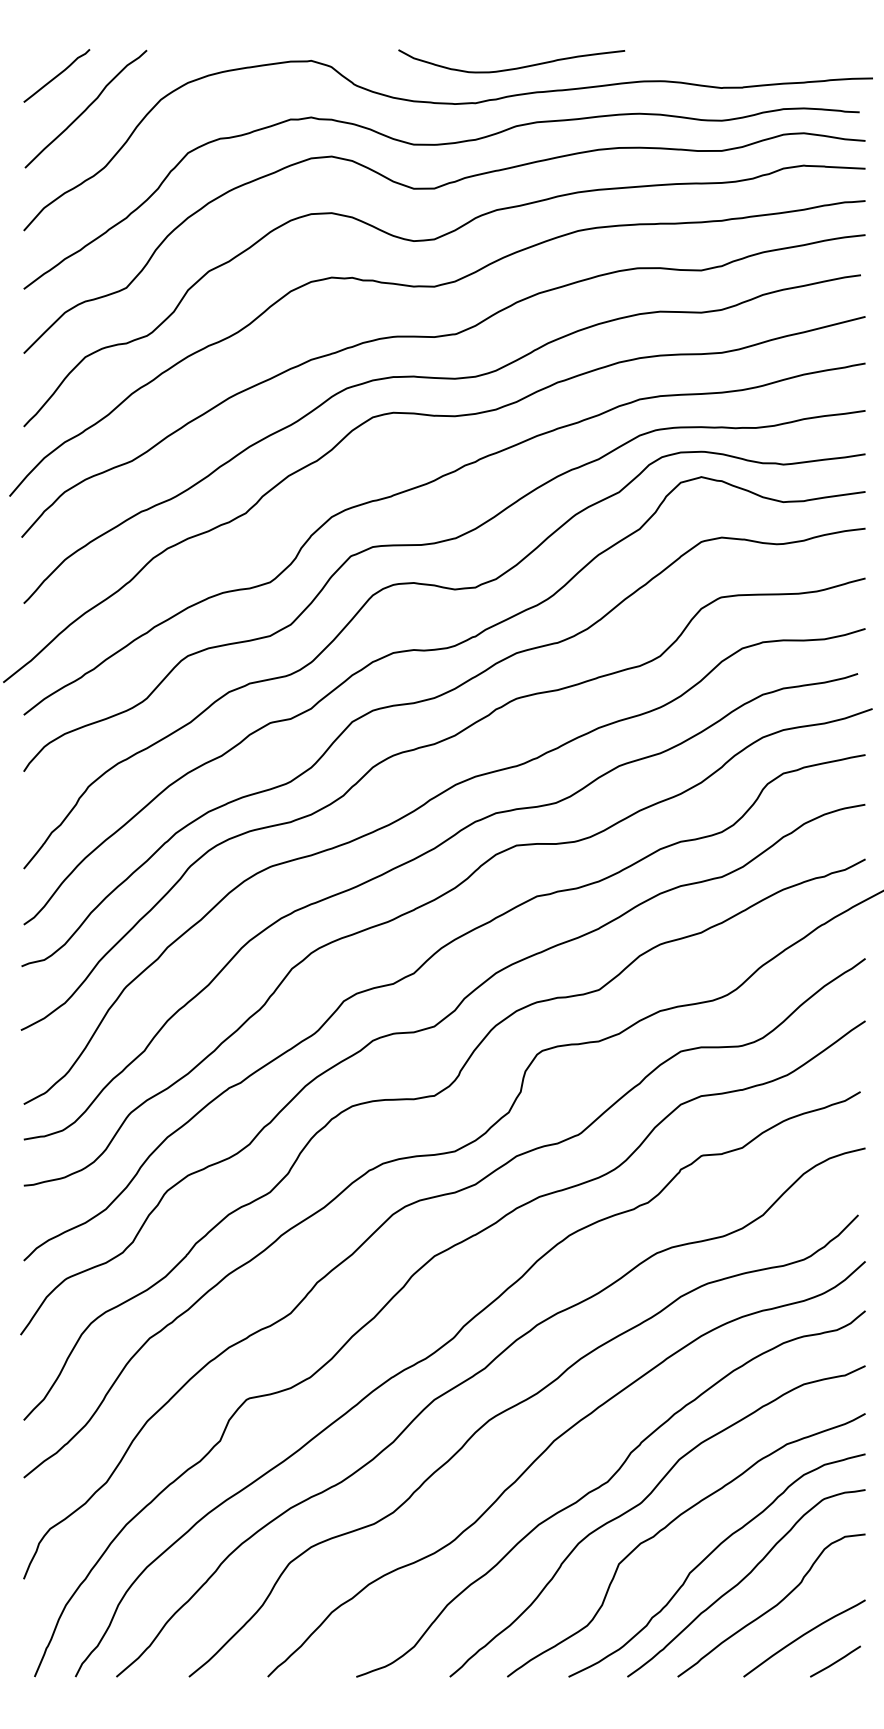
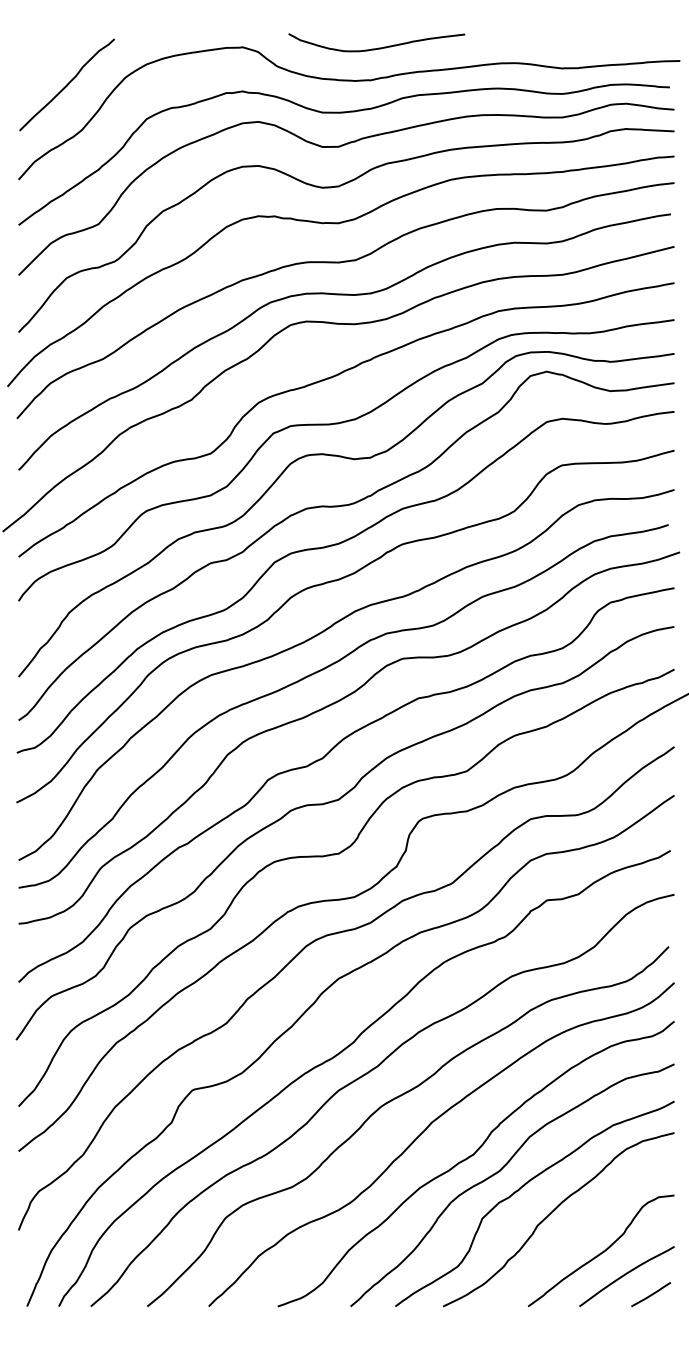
curve: (513, 67) -> (378, 47), moved
line: (56, 76) -> (44, 59), removed
curve: (743, 1580) -> (579, 1231), removed

